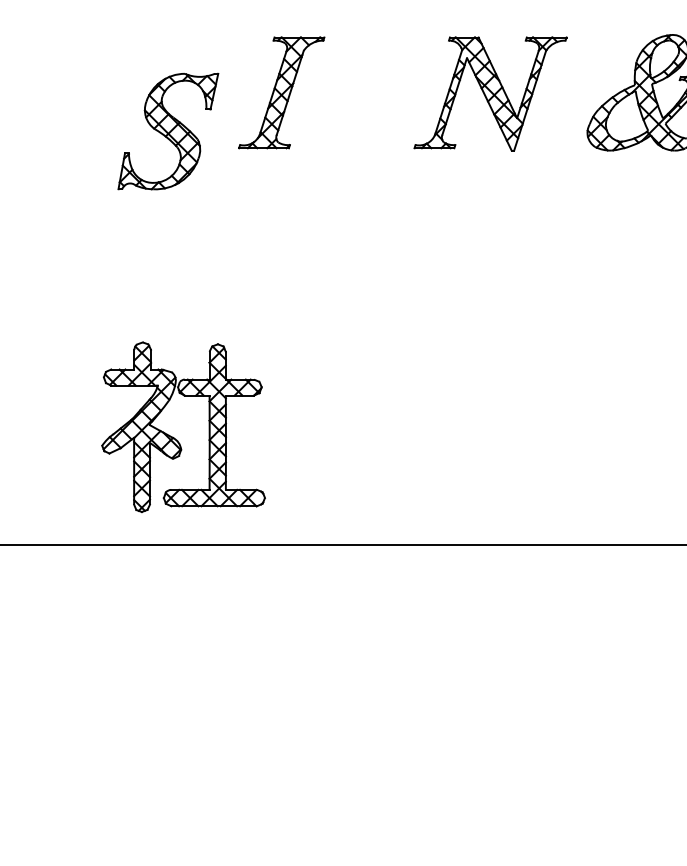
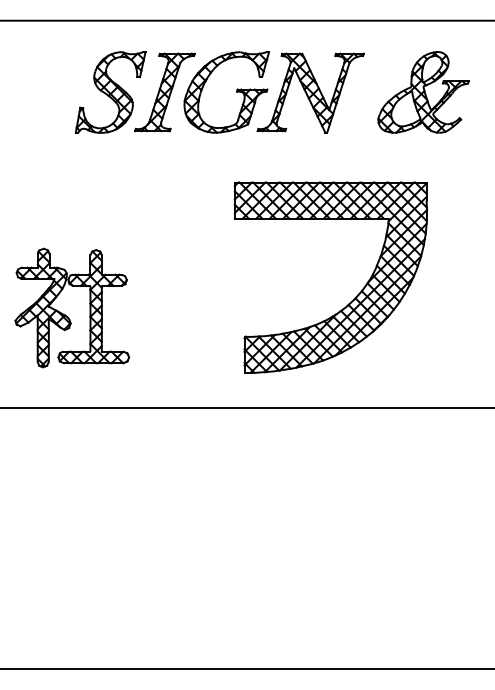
part: (384, 92) -> (236, 92), added
part: (168, 131) -> (110, 92), moved
part: (549, 390) -> (351, 300), added
part: (178, 439) -> (68, 316), moved

